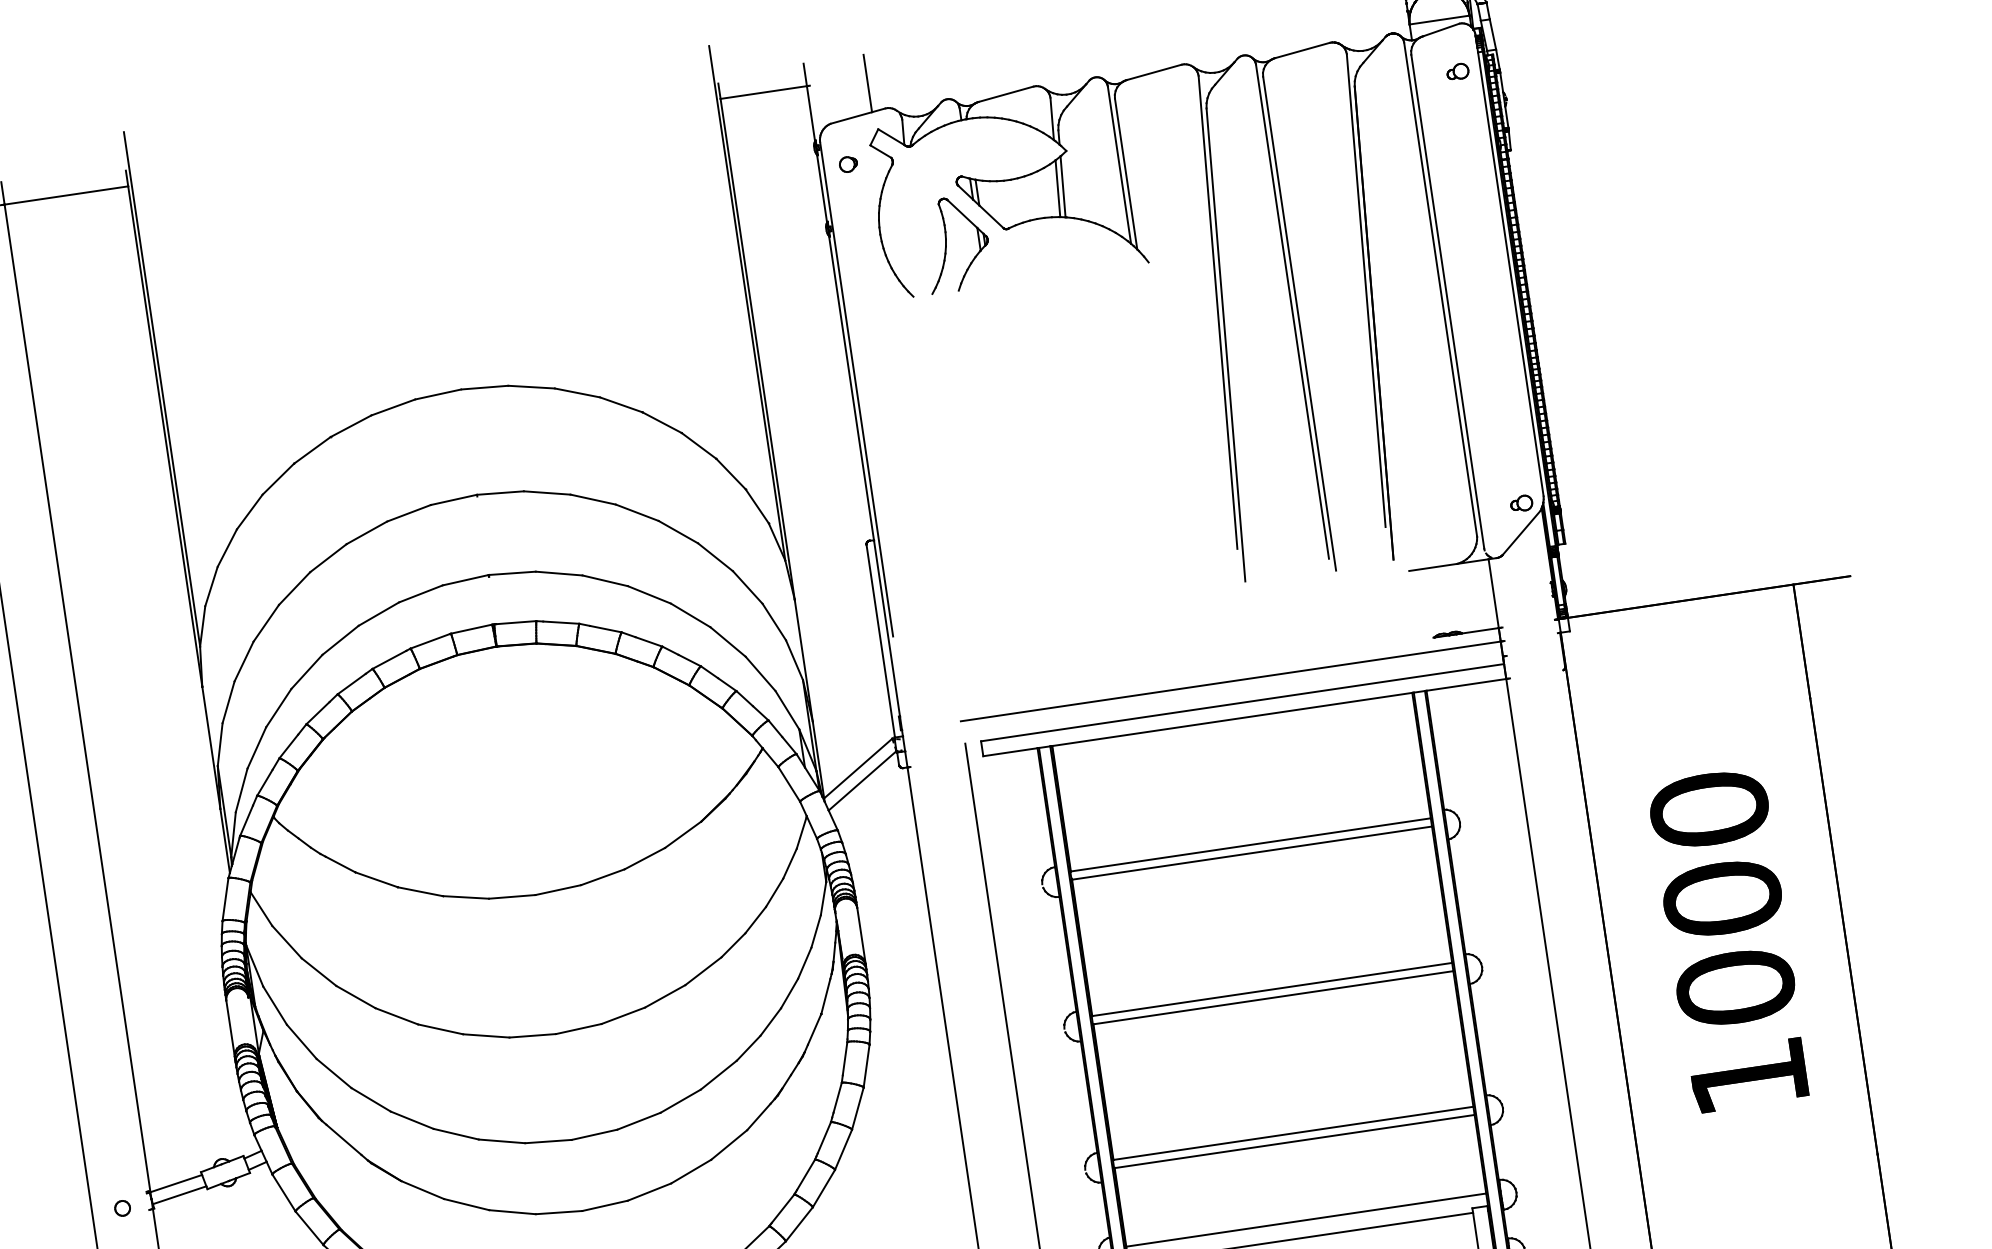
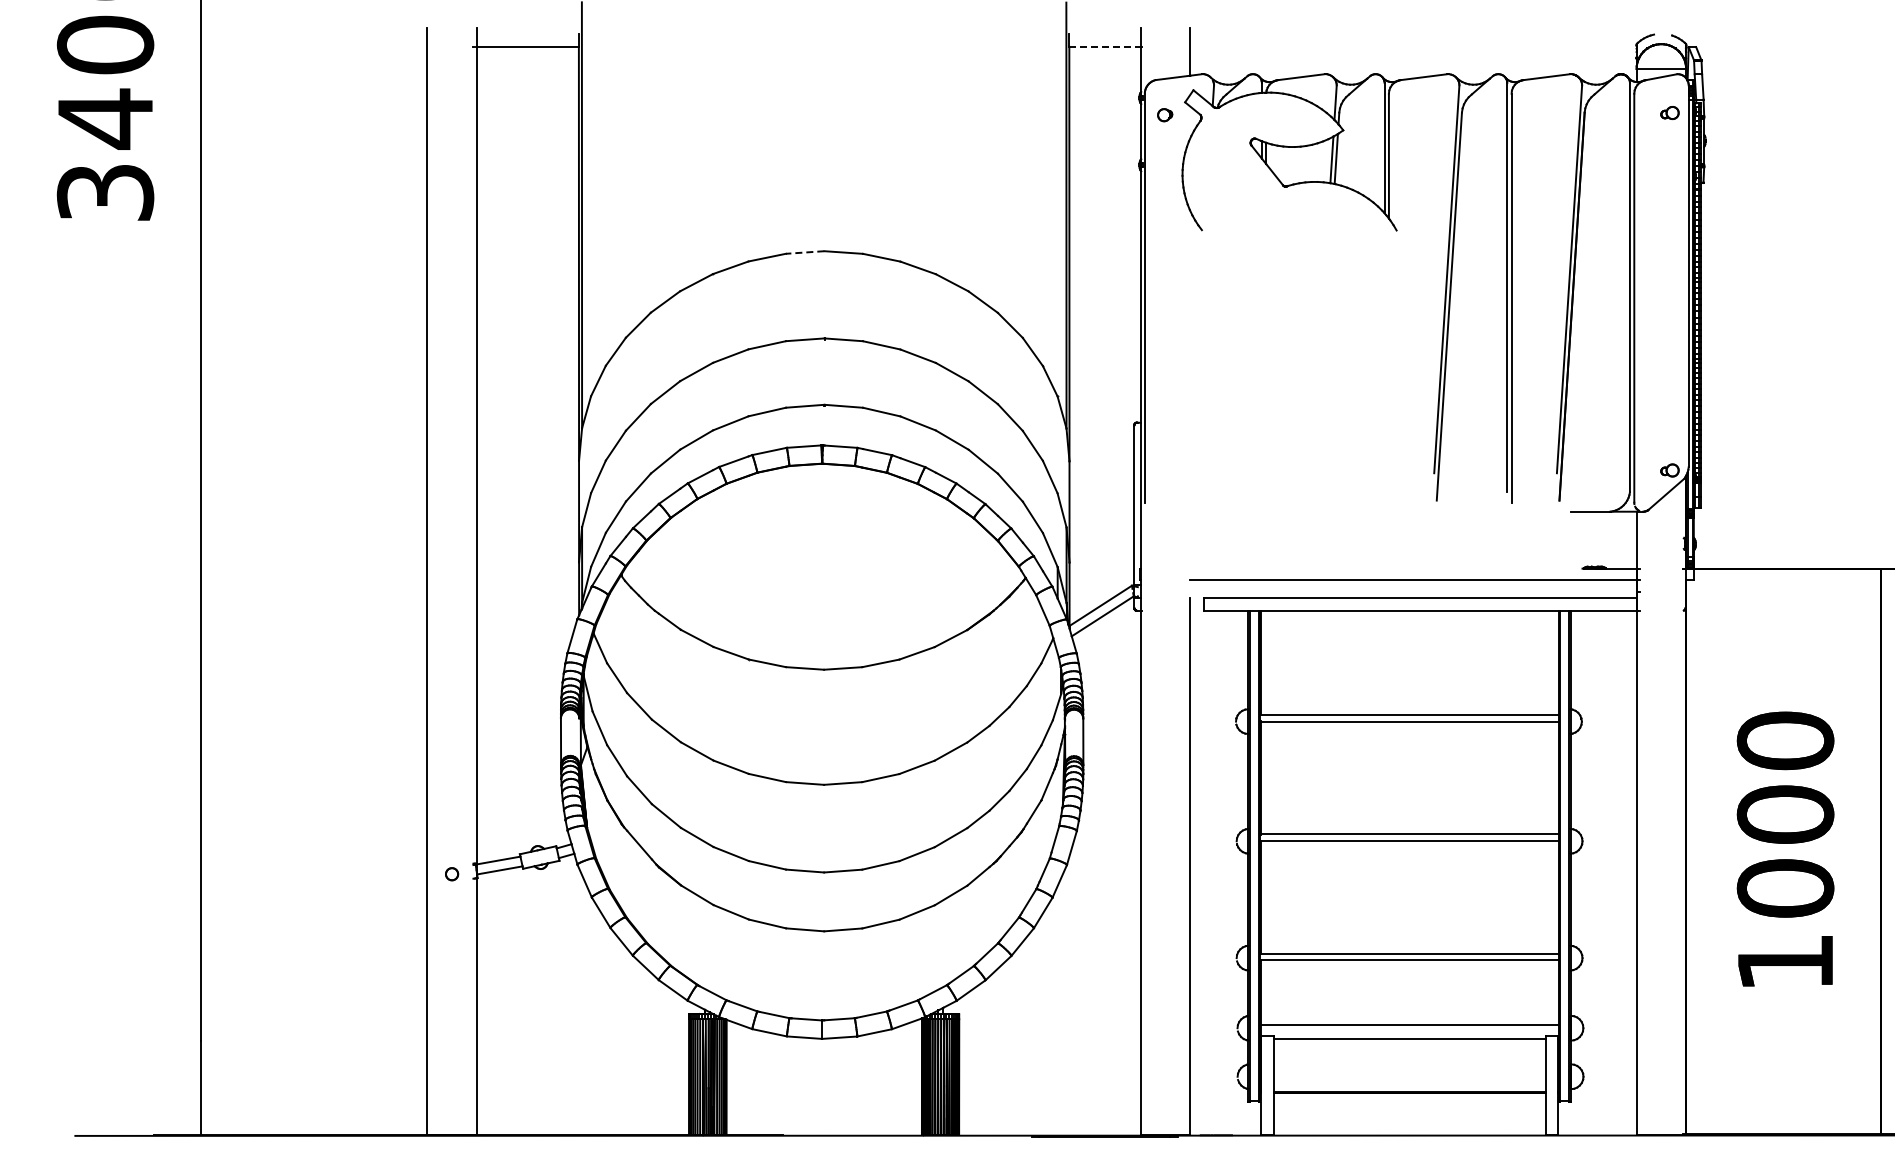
line: (764, 92) -> (1105, 46), solid -> dashed
part: (947, 245) -> (1235, 192), removed
line: (437, 394) -> (804, 252), solid -> dashed

